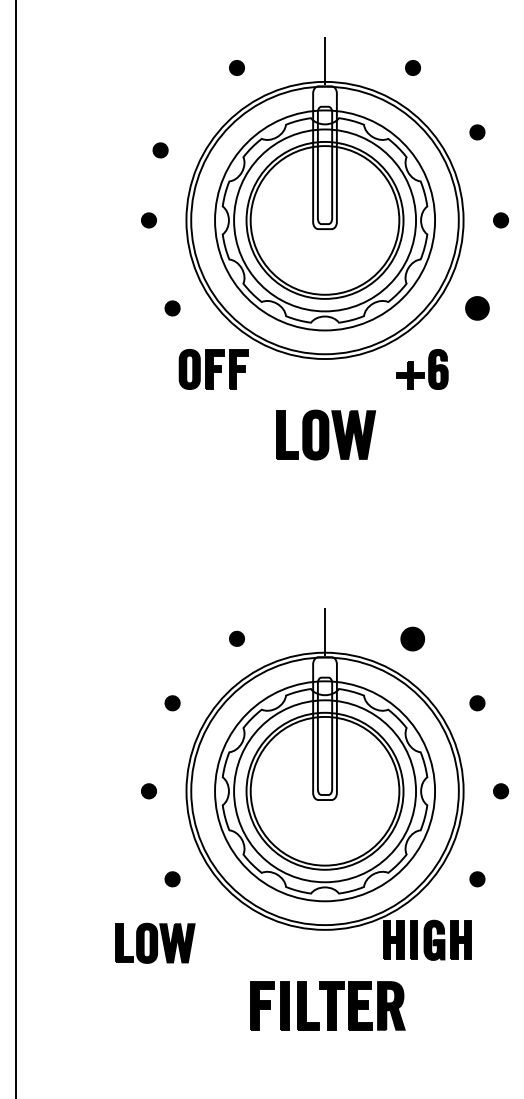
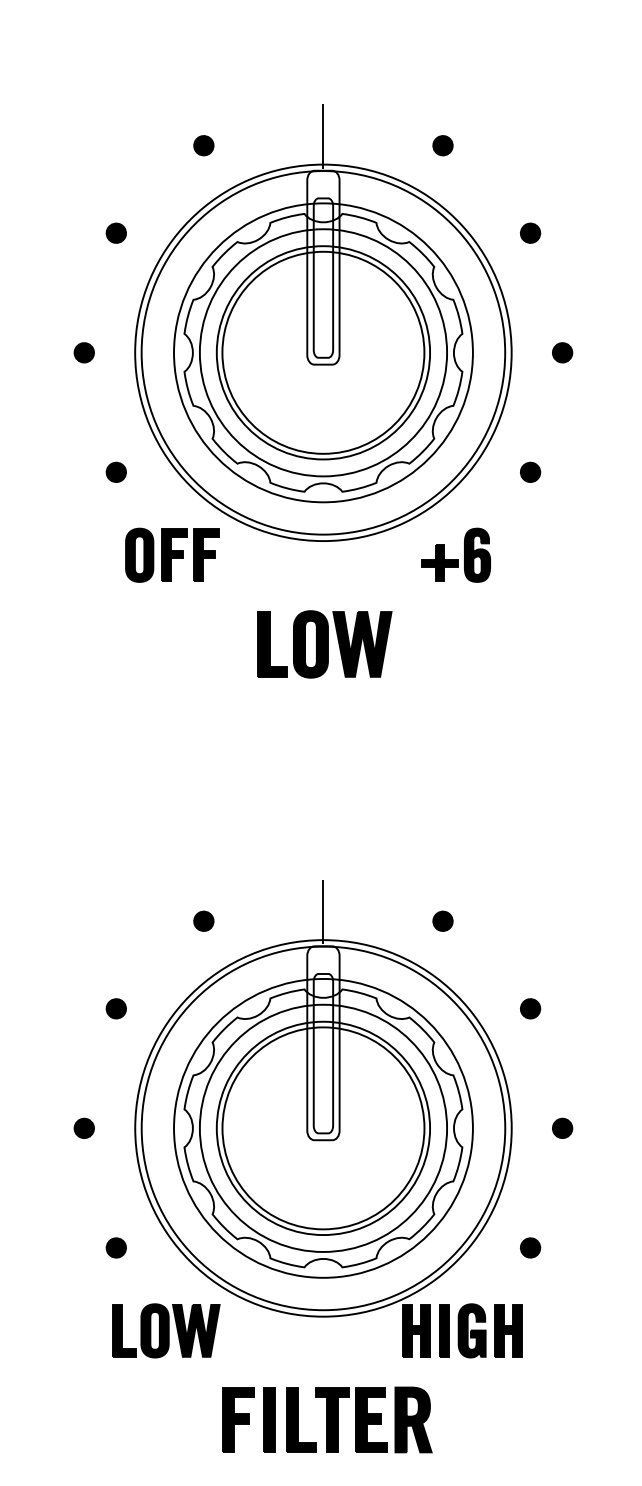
part: (160, 150) -> (116, 233), moved
part: (477, 308) -> (530, 472), size x0.62
part: (413, 638) -> (443, 920), size x0.62
part: (155, 942) -> (166, 1329), moved

